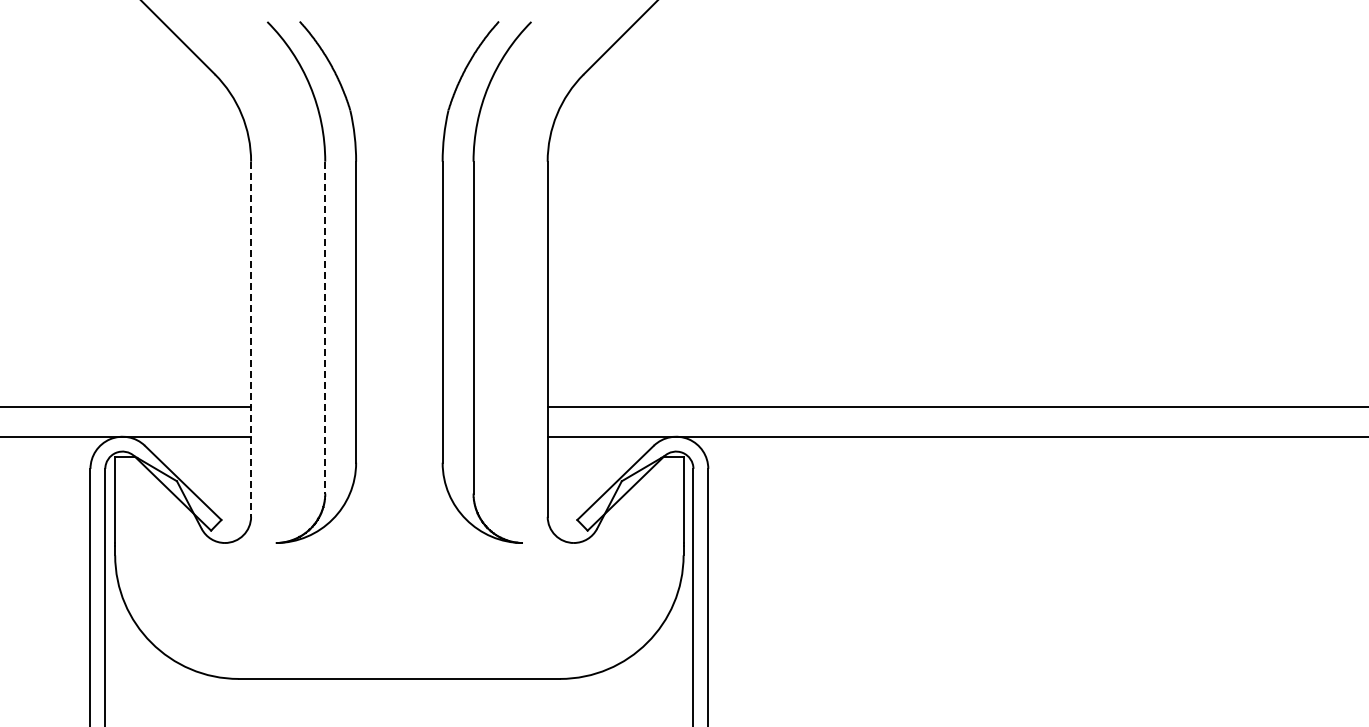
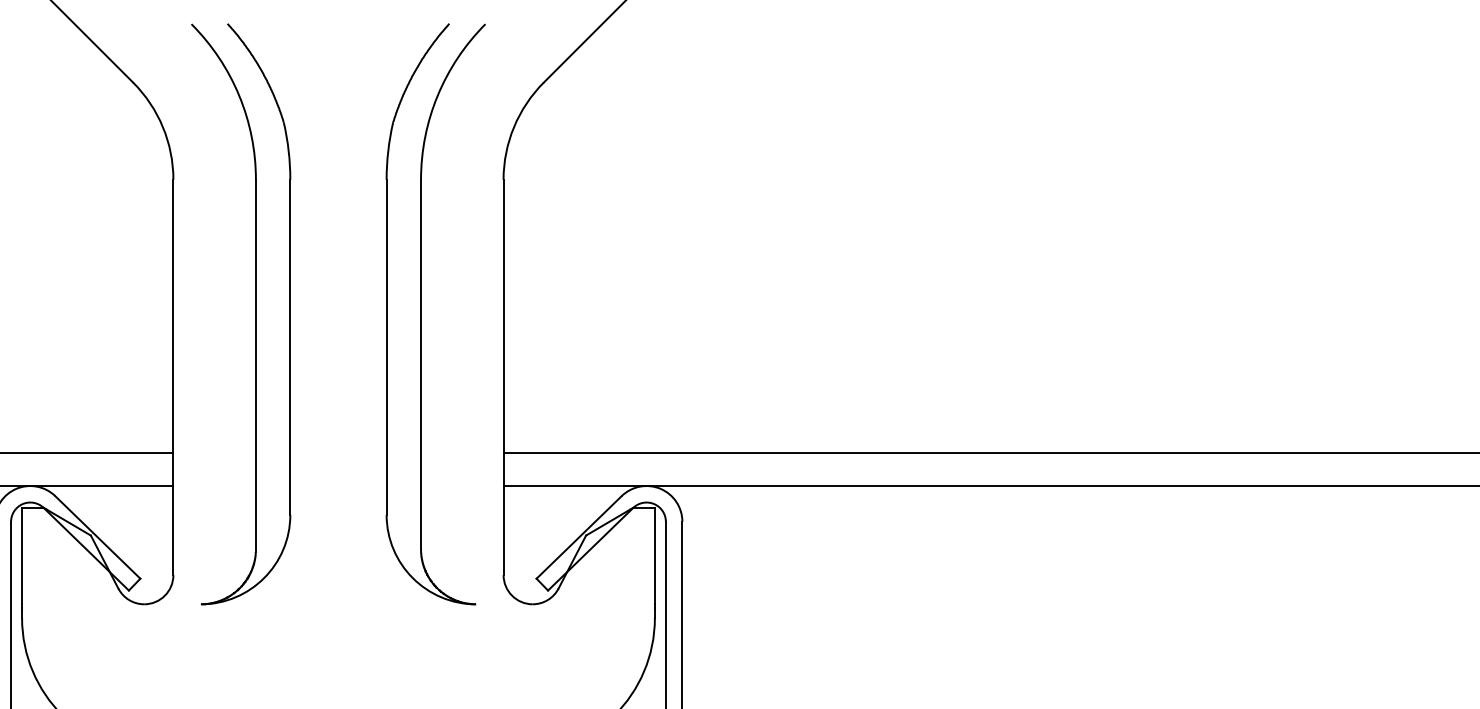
line: (325, 327) -> (256, 364), dashed -> solid
line: (251, 339) -> (173, 377), dashed -> solid

